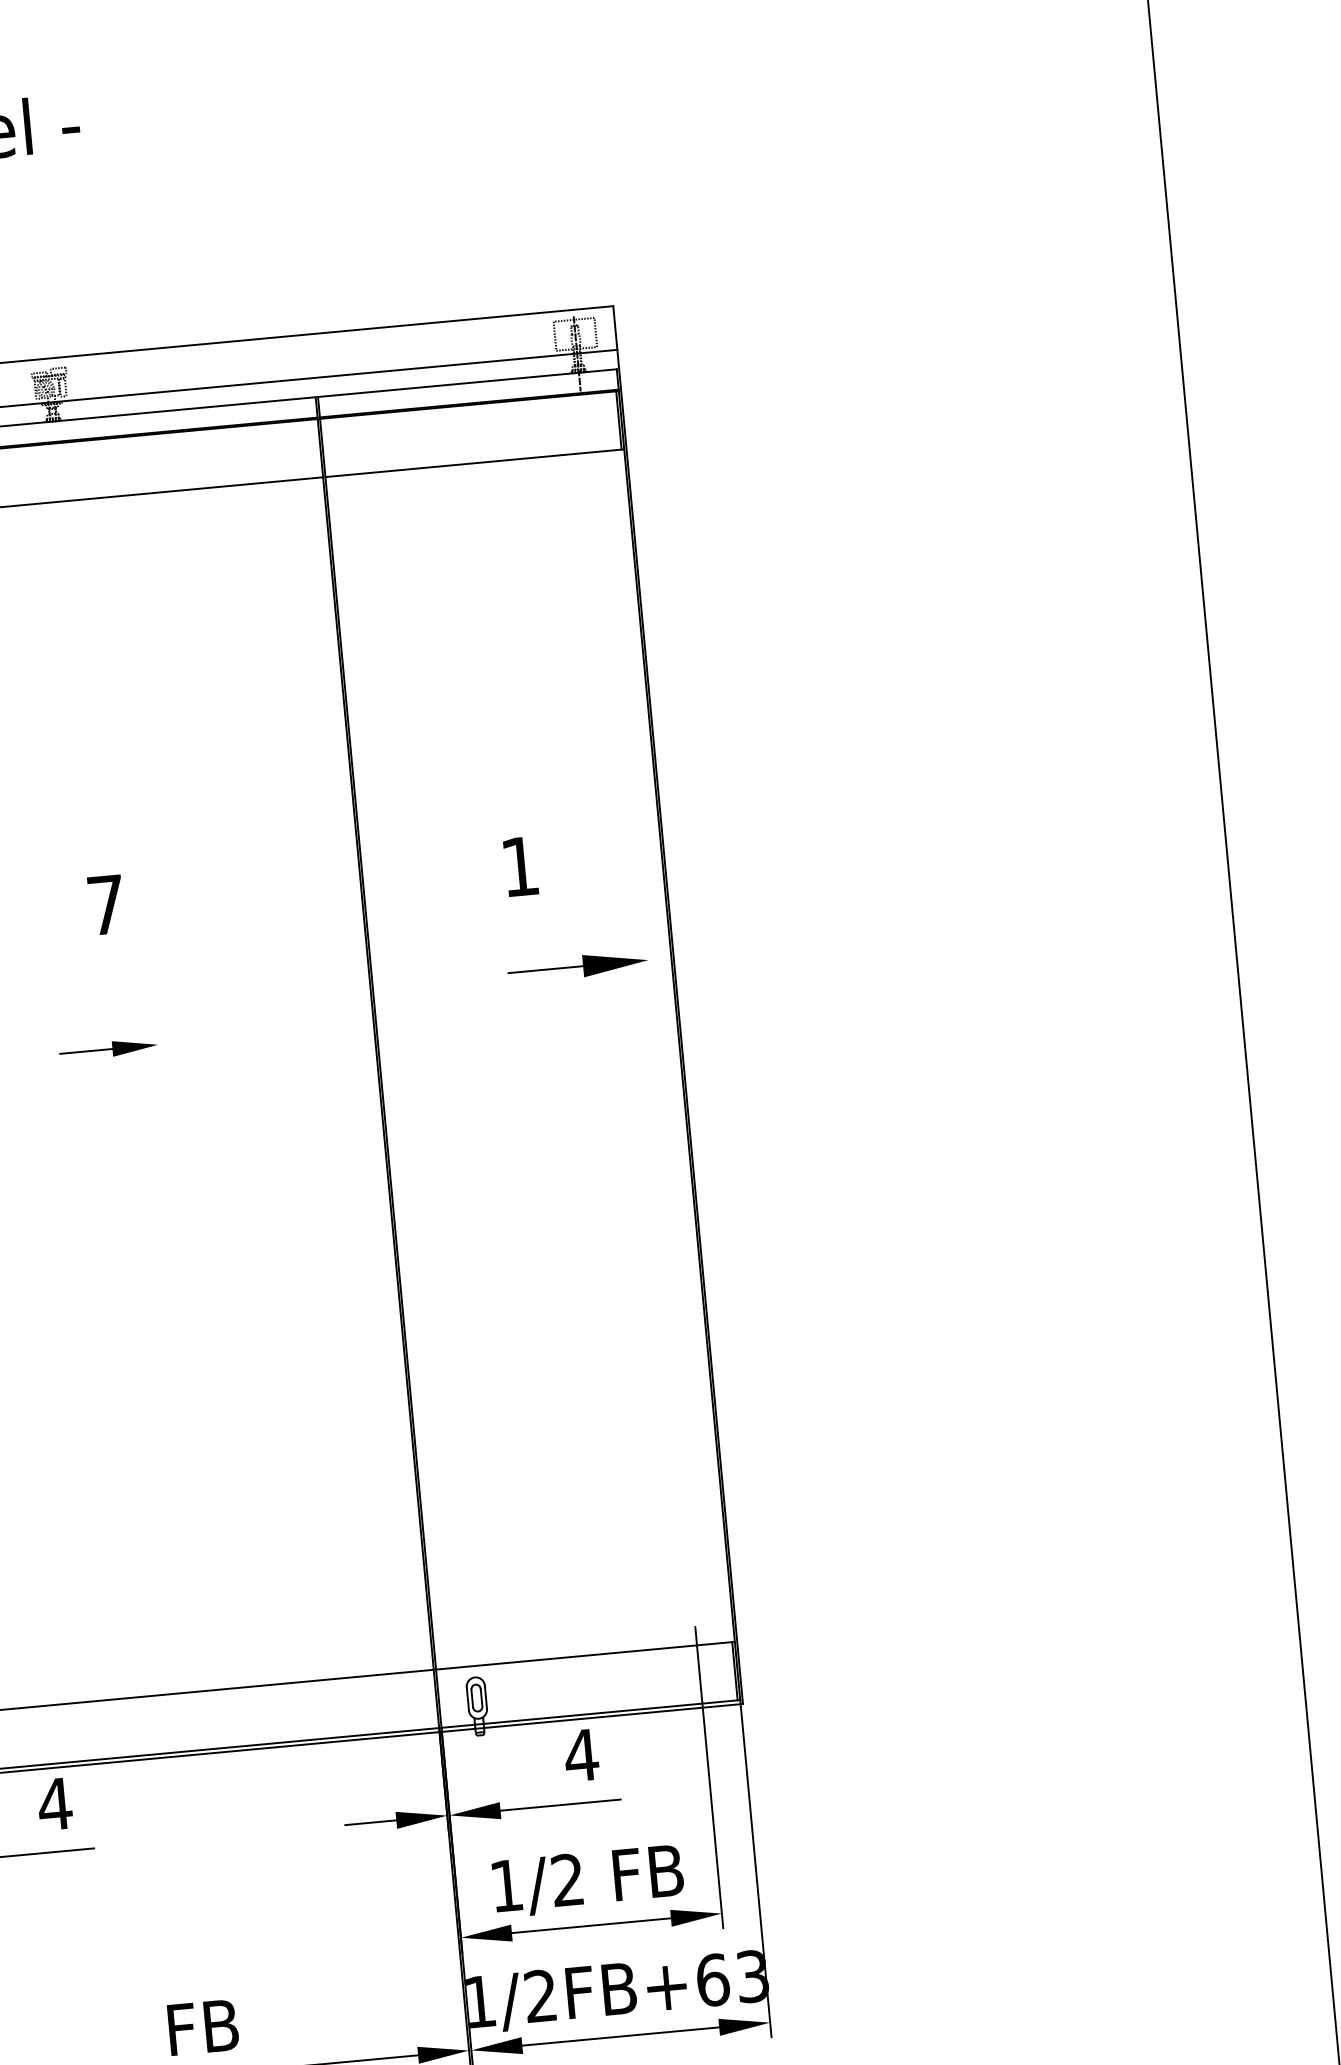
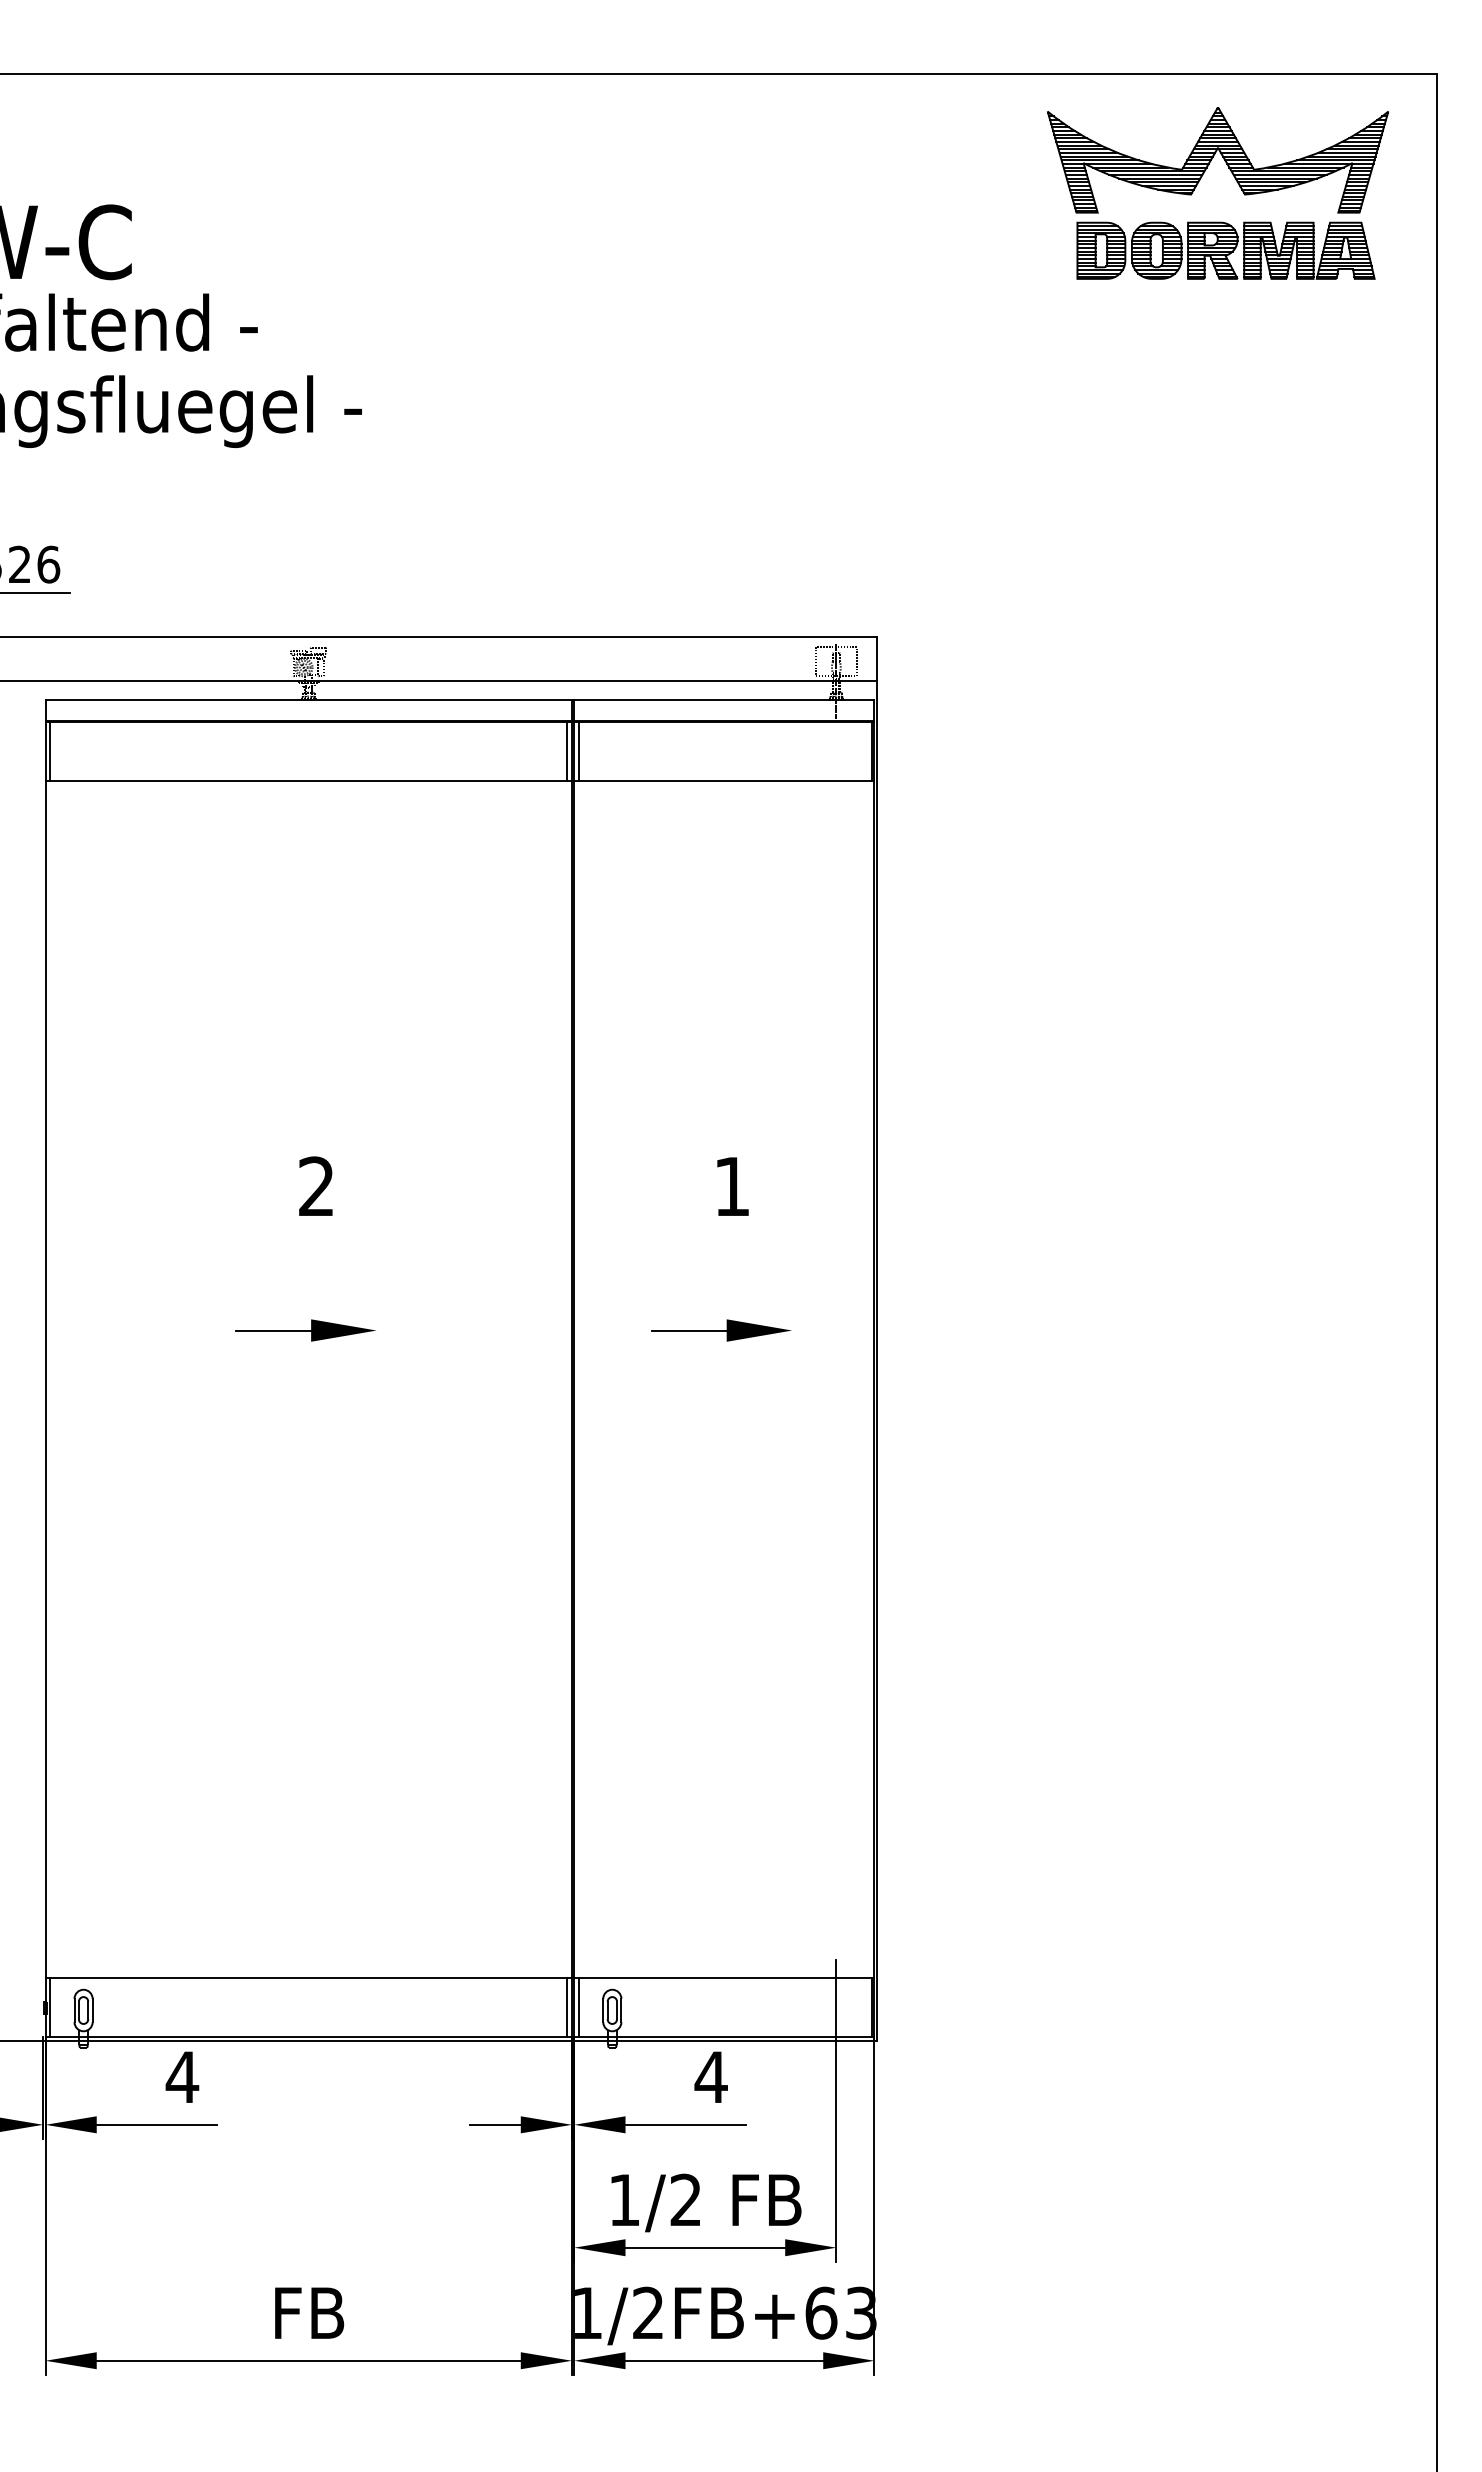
line: (327, 447) -> (579, 751), added
line: (315, 448) -> (567, 751), added
text: (106, 903) -> (316, 1185), 7 -> 2
part: (577, 966) -> (721, 1330), moved
part: (108, 1049) -> (305, 1330), size x1.43
line: (443, 1698) -> (579, 2007), added
line: (431, 1699) -> (567, 2007), added

